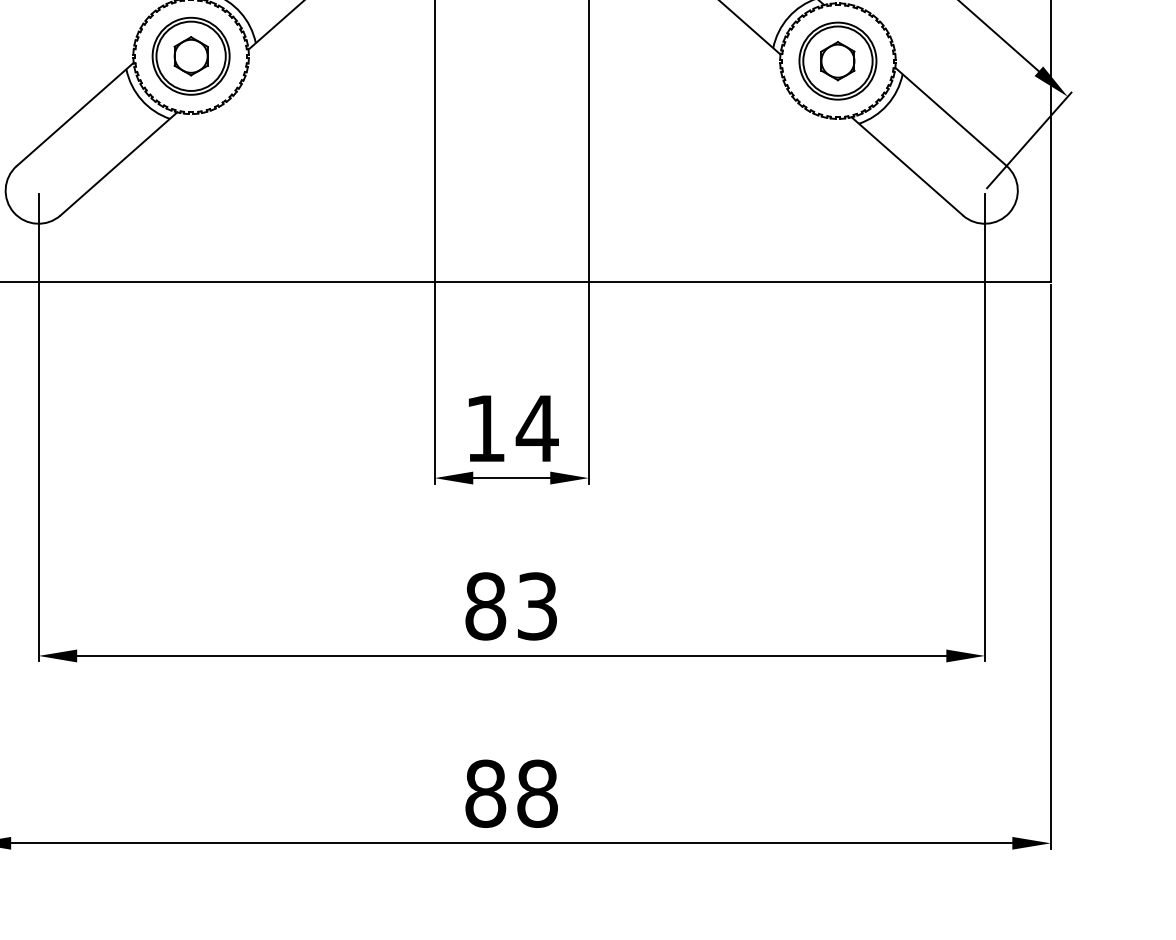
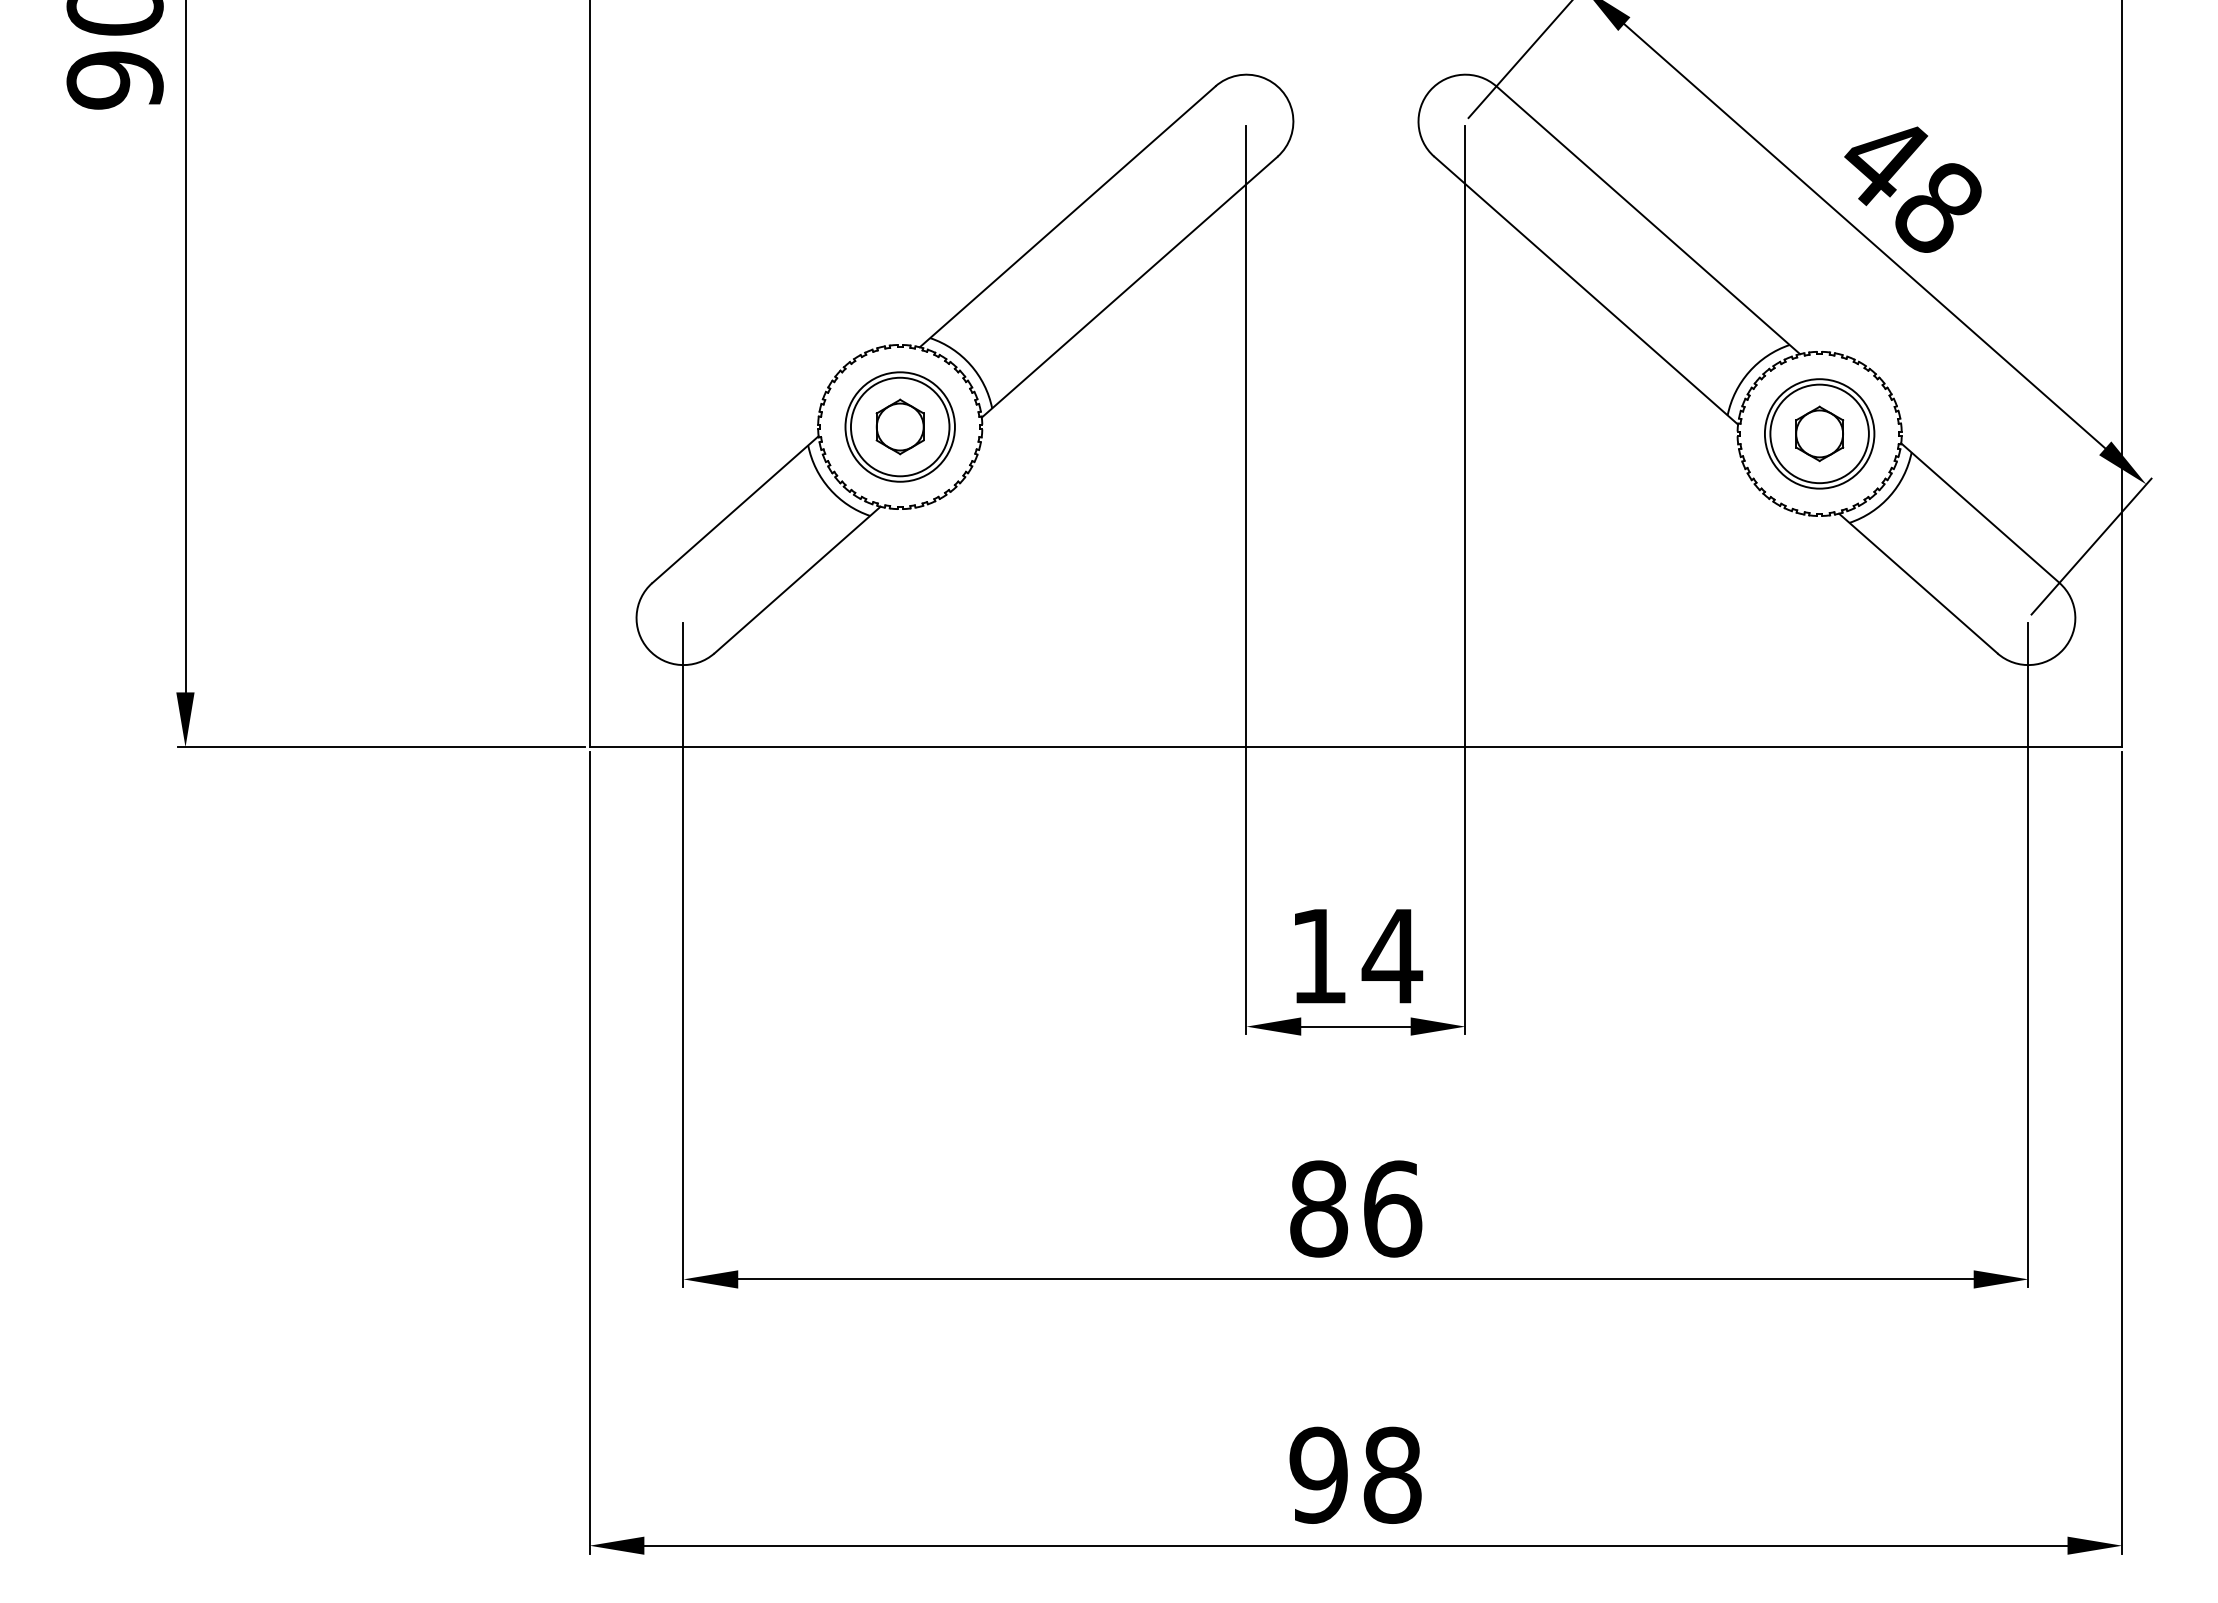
text: (538, 606) -> (1393, 1208), 83 -> 86
text: (485, 793) -> (1318, 1474), 88 -> 98

